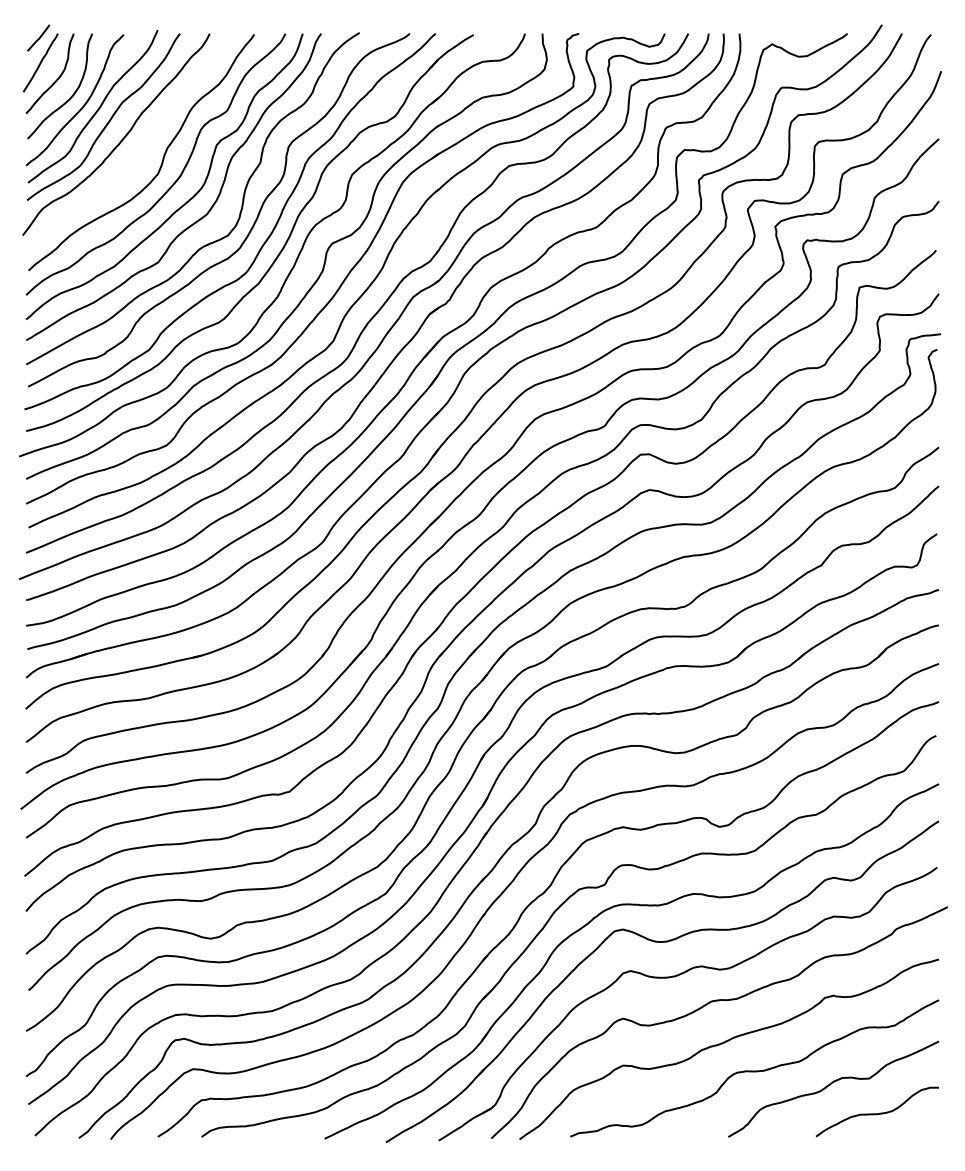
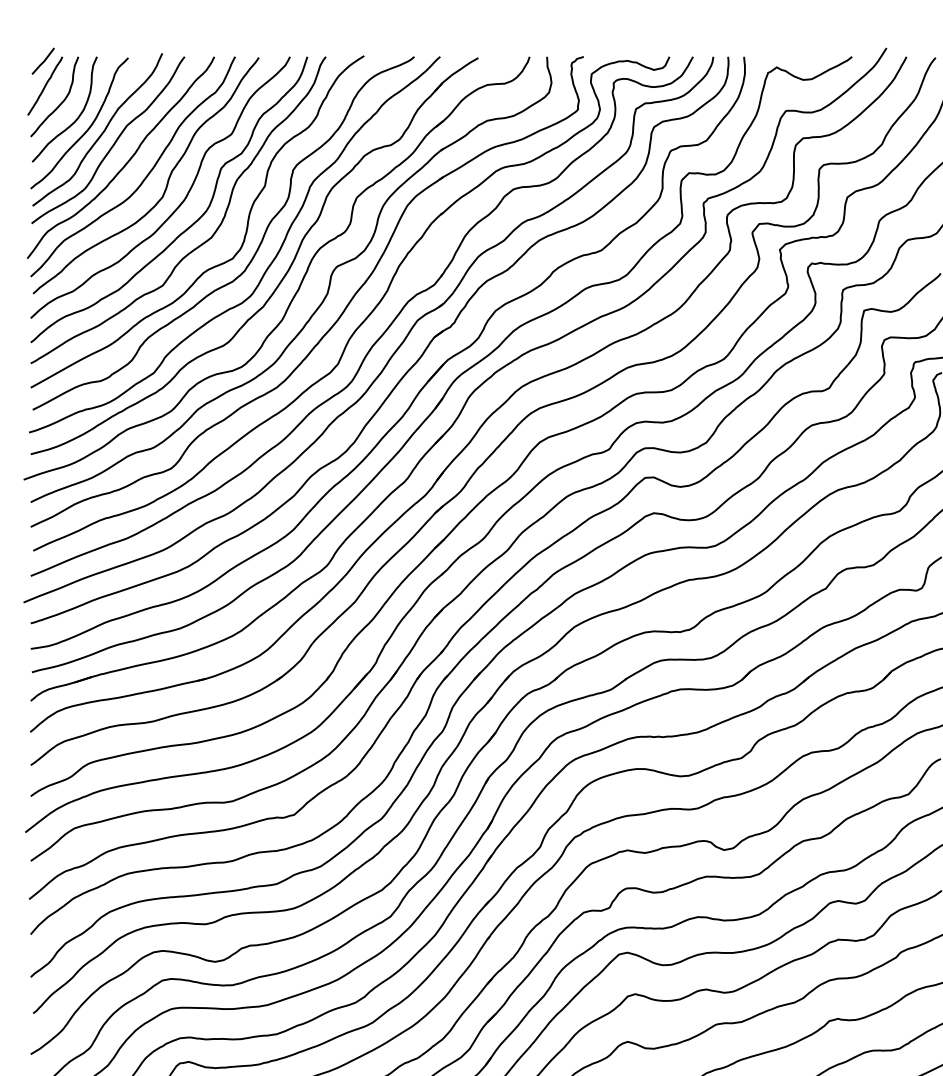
curve: (141, 152) -> (146, 175), added

